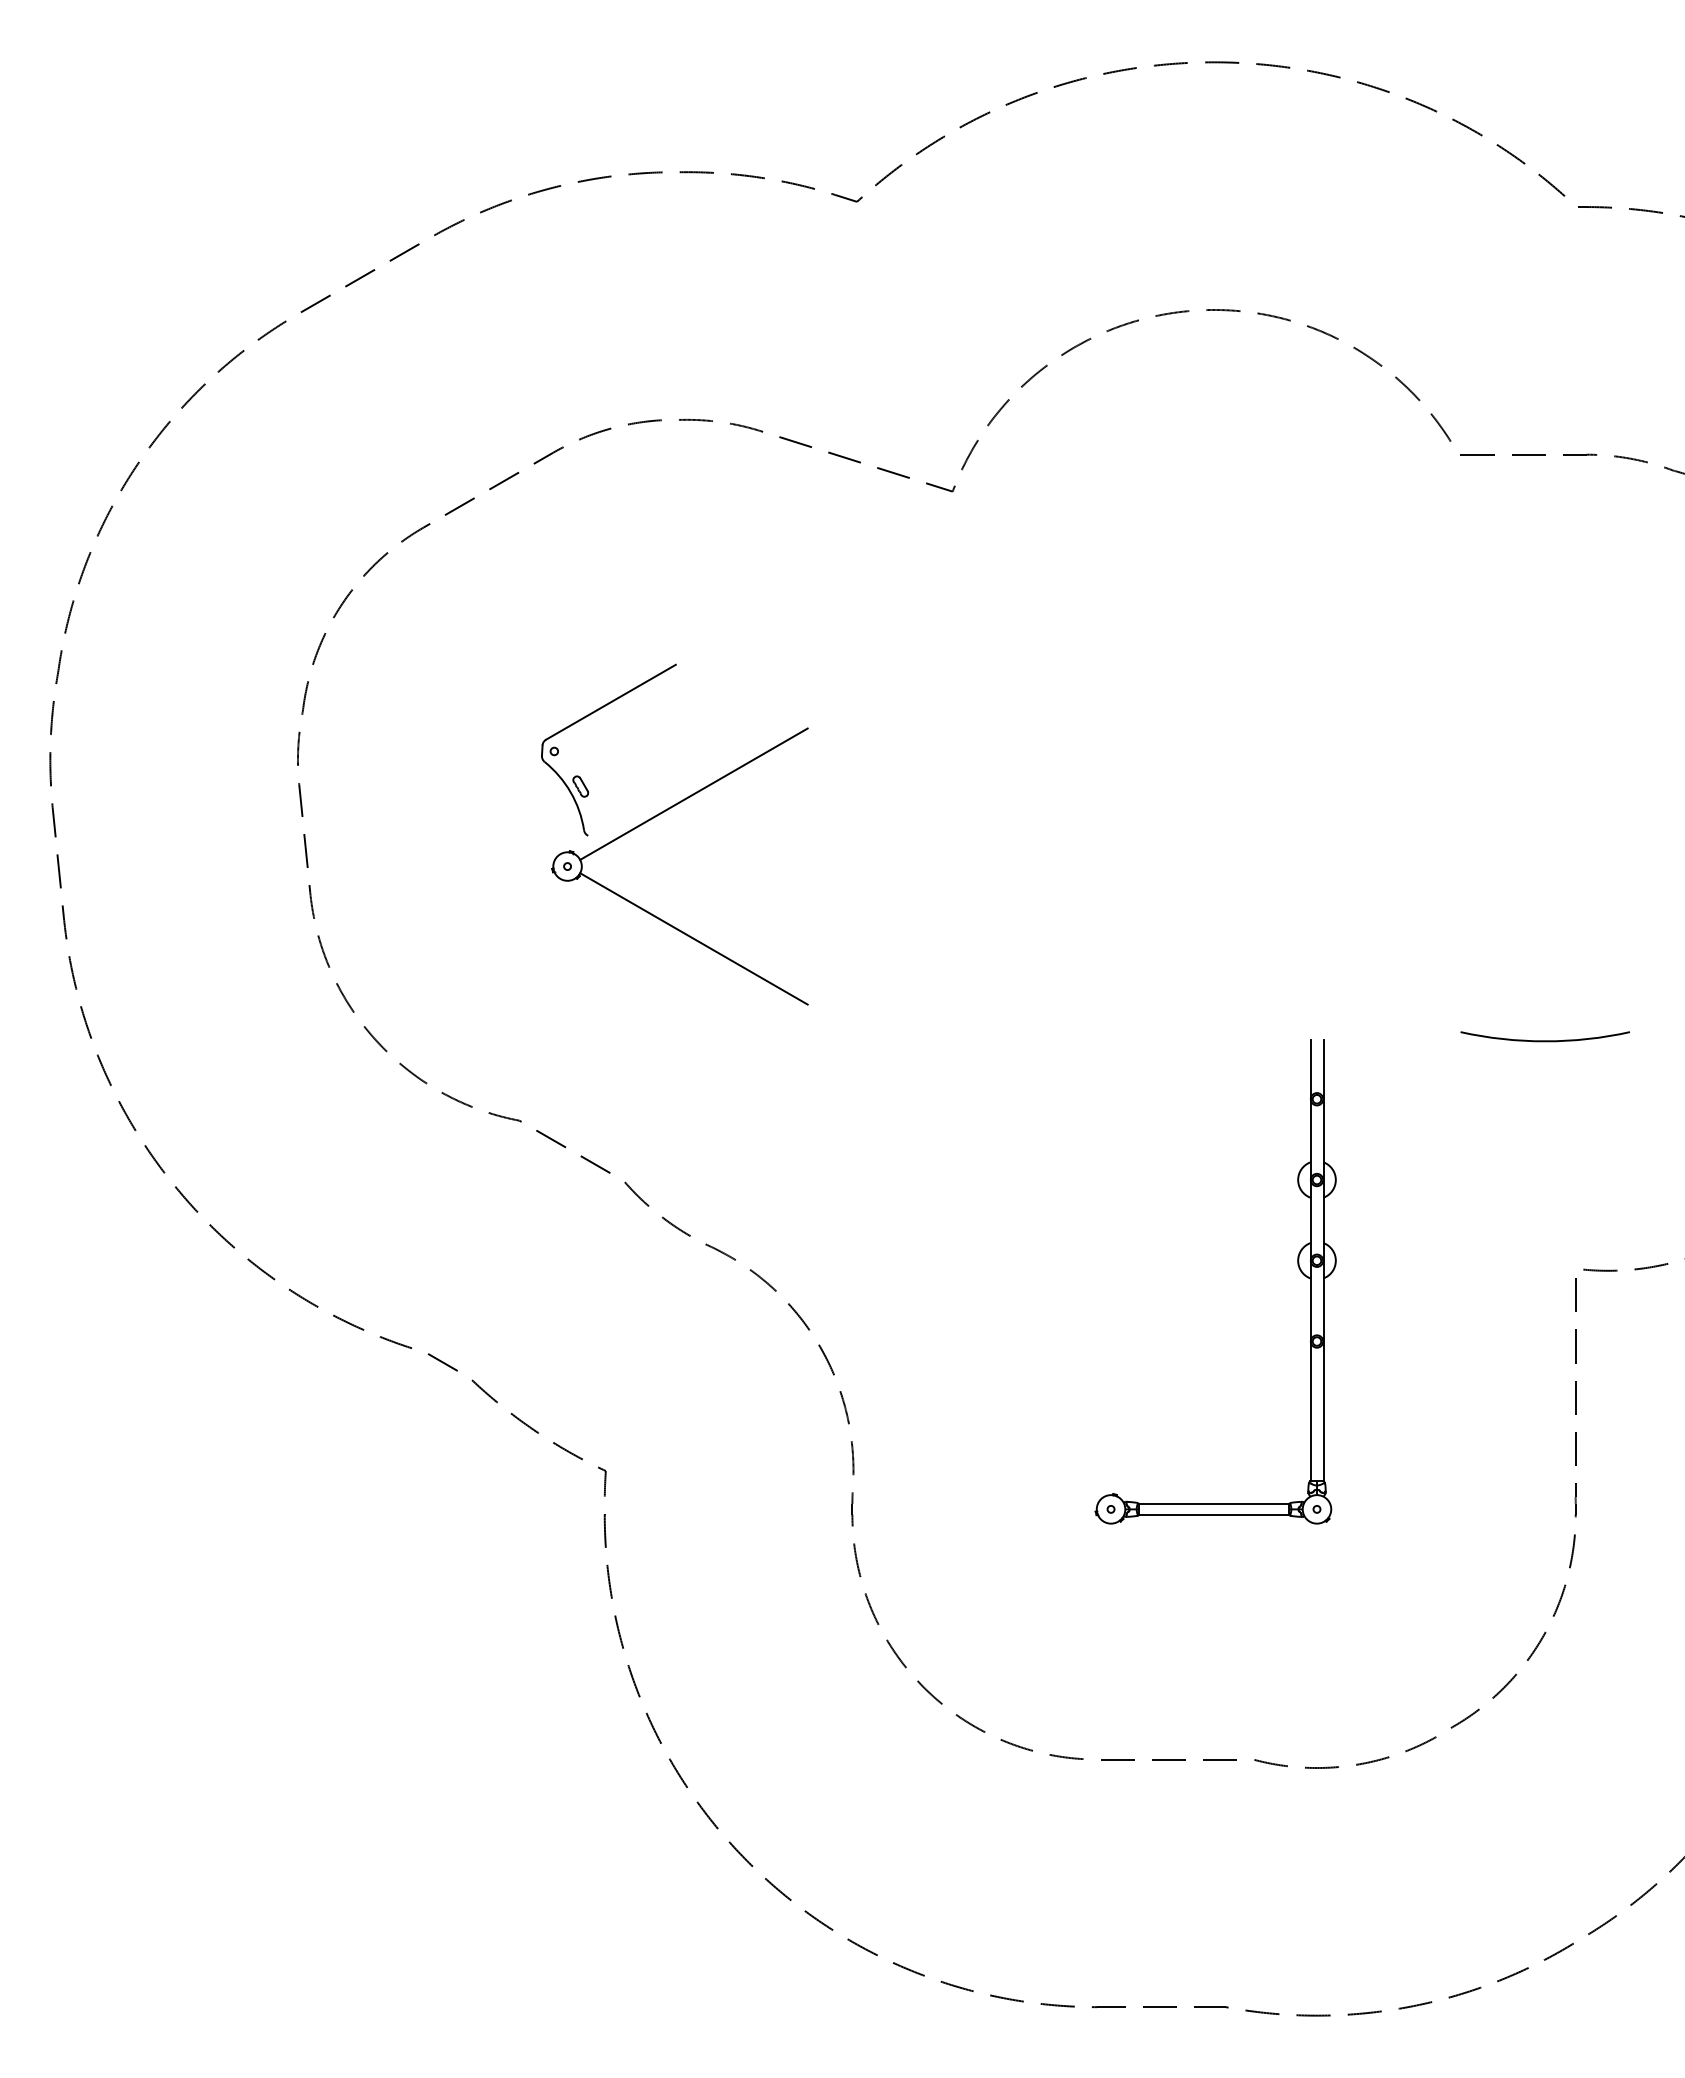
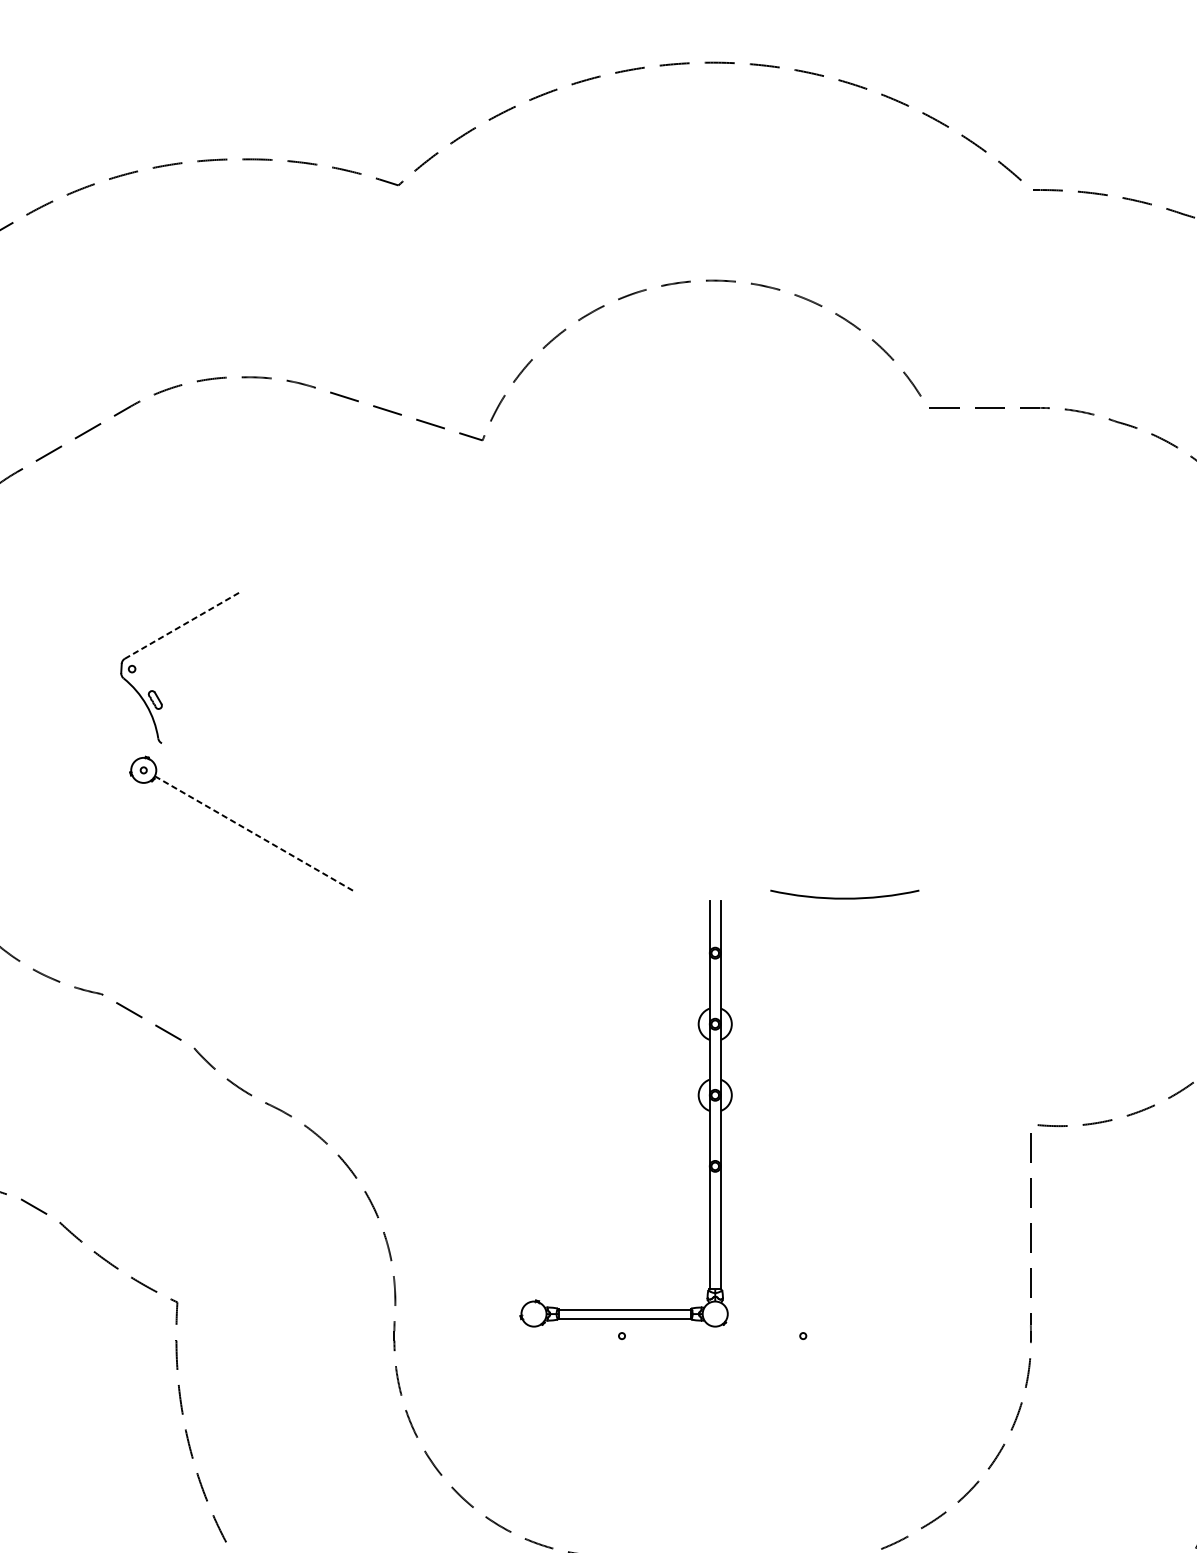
line: (611, 702) -> (182, 626), solid -> dashed
line: (693, 793) -> (254, 706), removed
line: (694, 939) -> (255, 834), solid -> dashed
curve: (1544, 1040) -> (844, 897), moved
part: (1297, 1265) -> (698, 1099), moved

